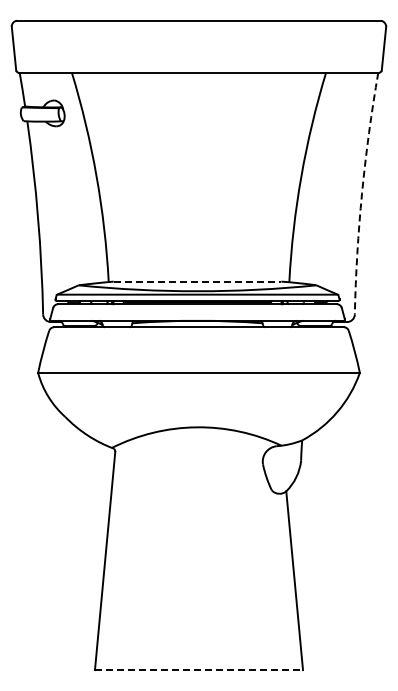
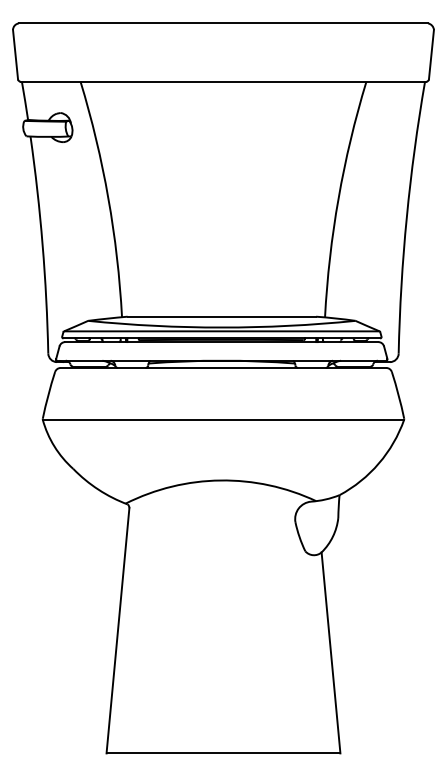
arc: (362, 193) -> (407, 217), dashed -> solid
line: (197, 281) -> (221, 316), dashed -> solid
line: (199, 670) -> (224, 753), dashed -> solid

